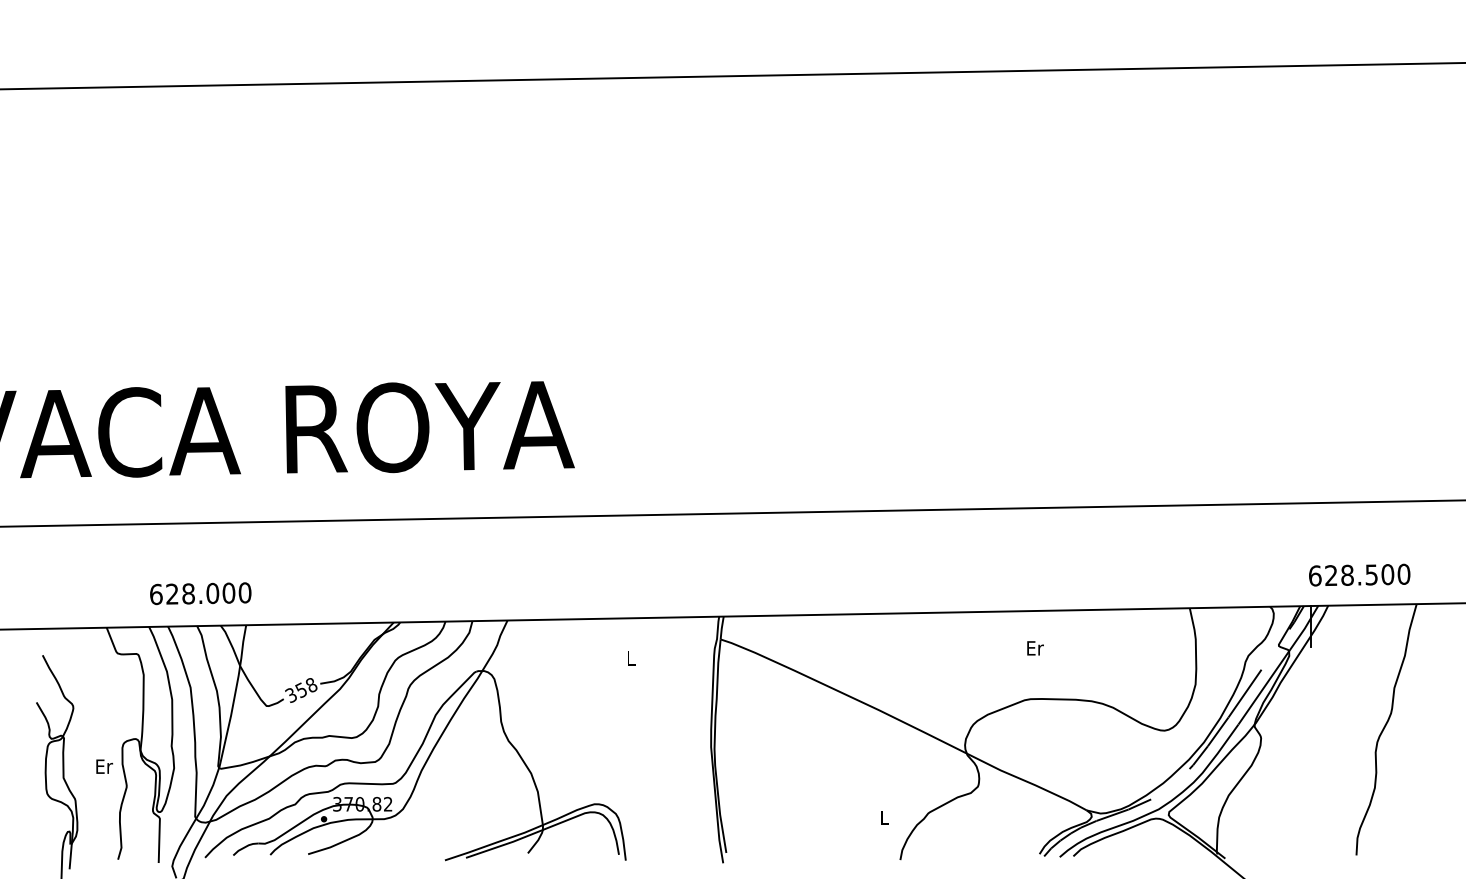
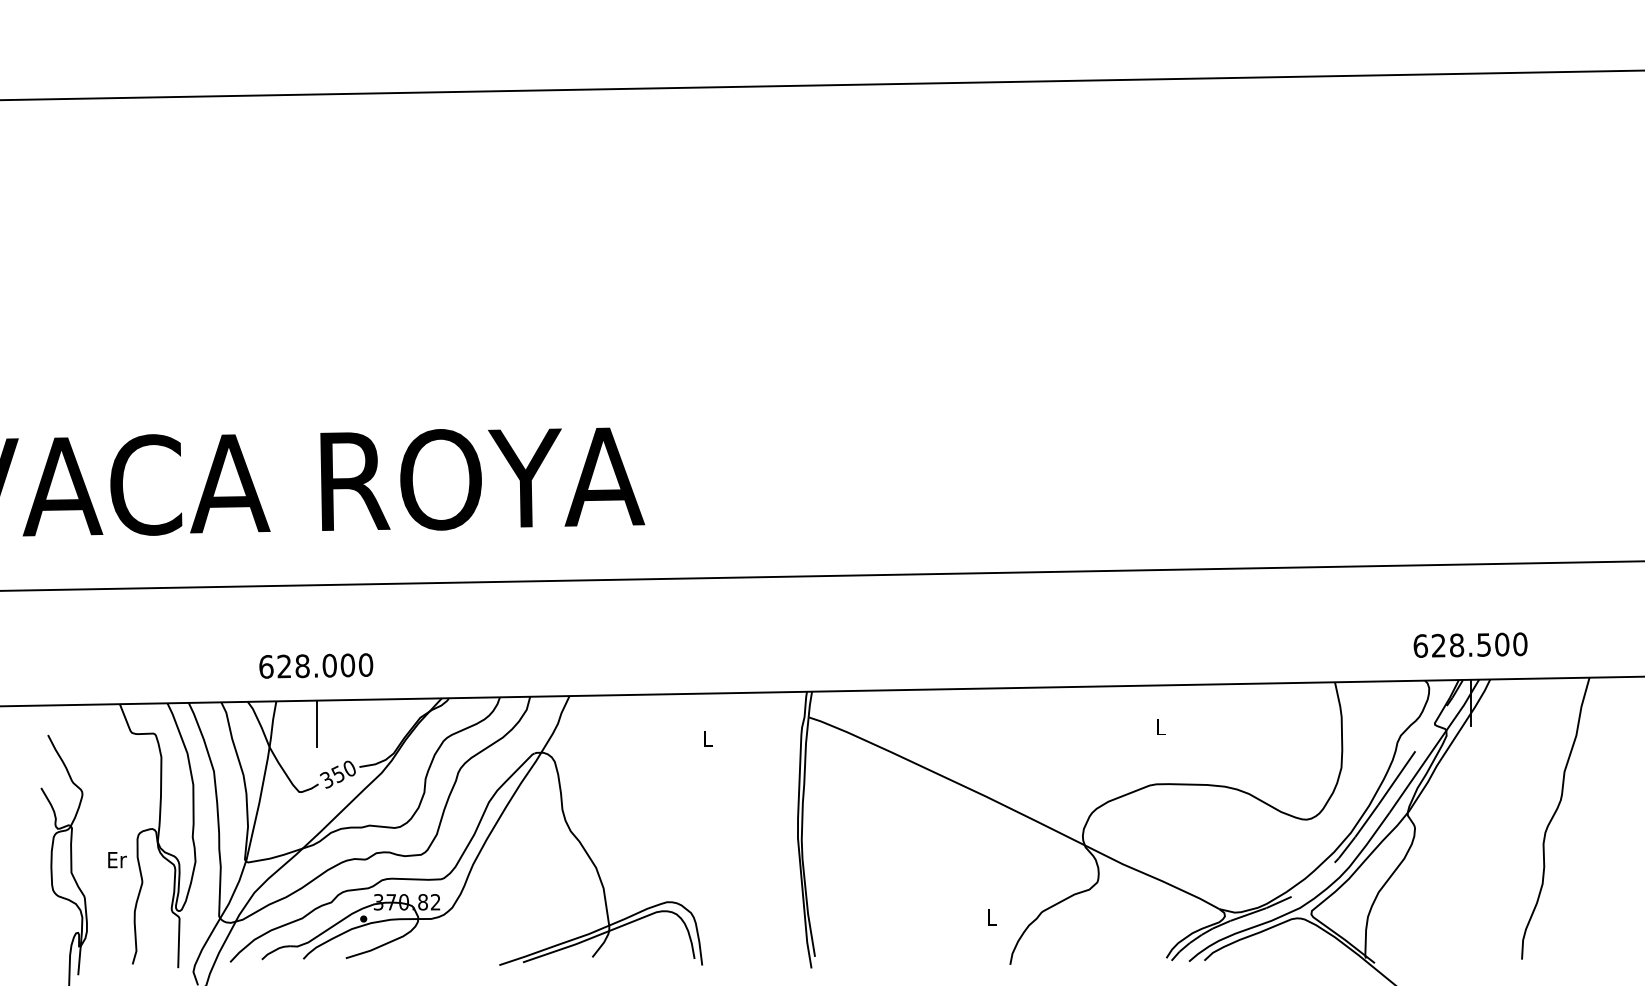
text: (1359, 574) -> (1470, 644), moved
text: (200, 593) -> (315, 665), moved
line: (282, 644) -> (317, 722), added
text: (1035, 648) -> (1161, 727), Er -> L
text: (311, 685) -> (349, 768), 358 -> 350

